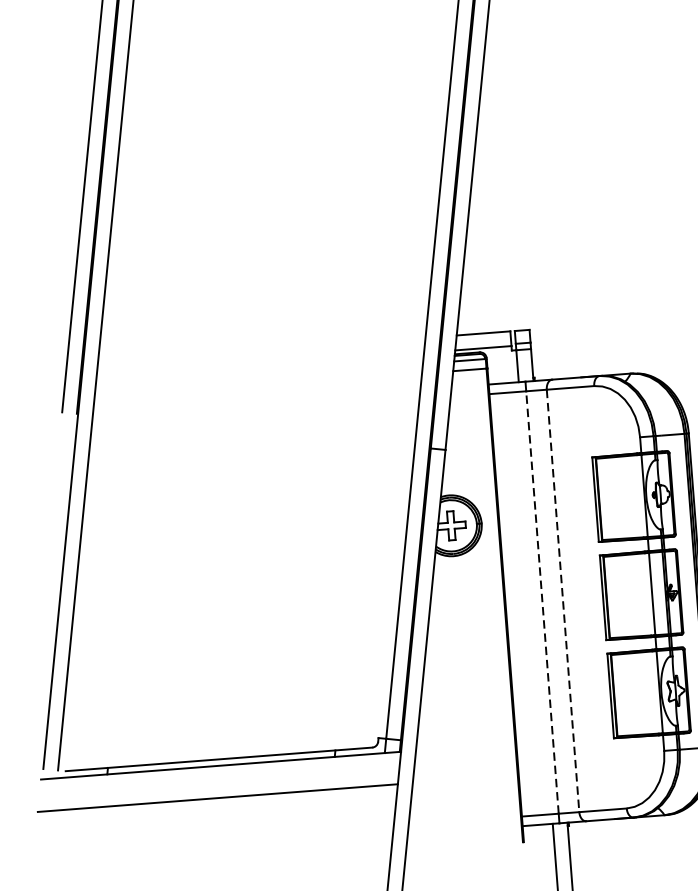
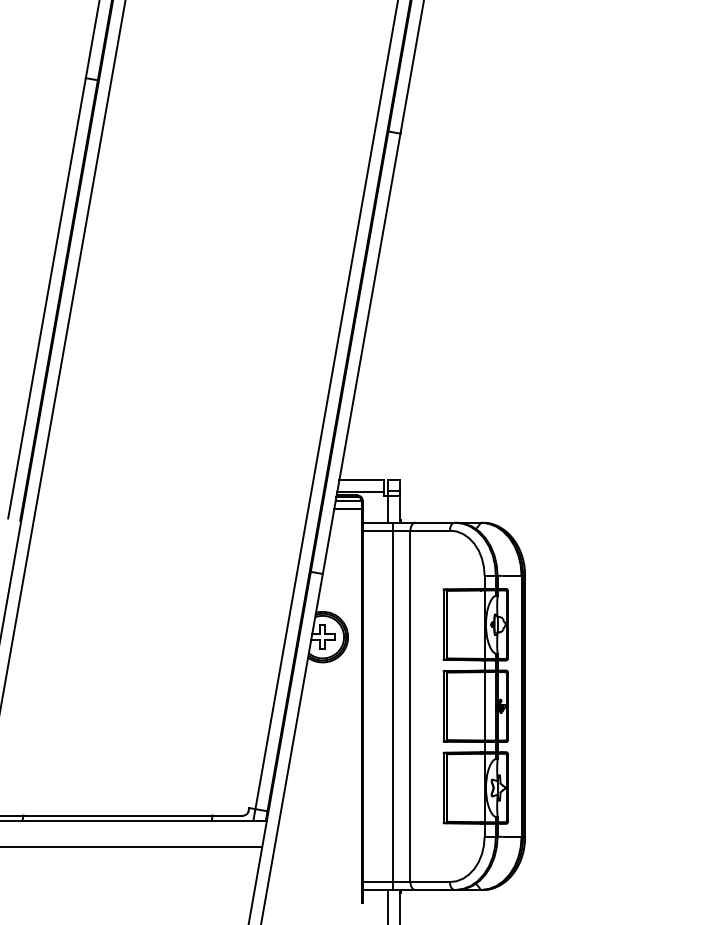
line: (563, 601) -> (410, 706), dashed -> solid
line: (542, 602) -> (393, 706), dashed -> solid

